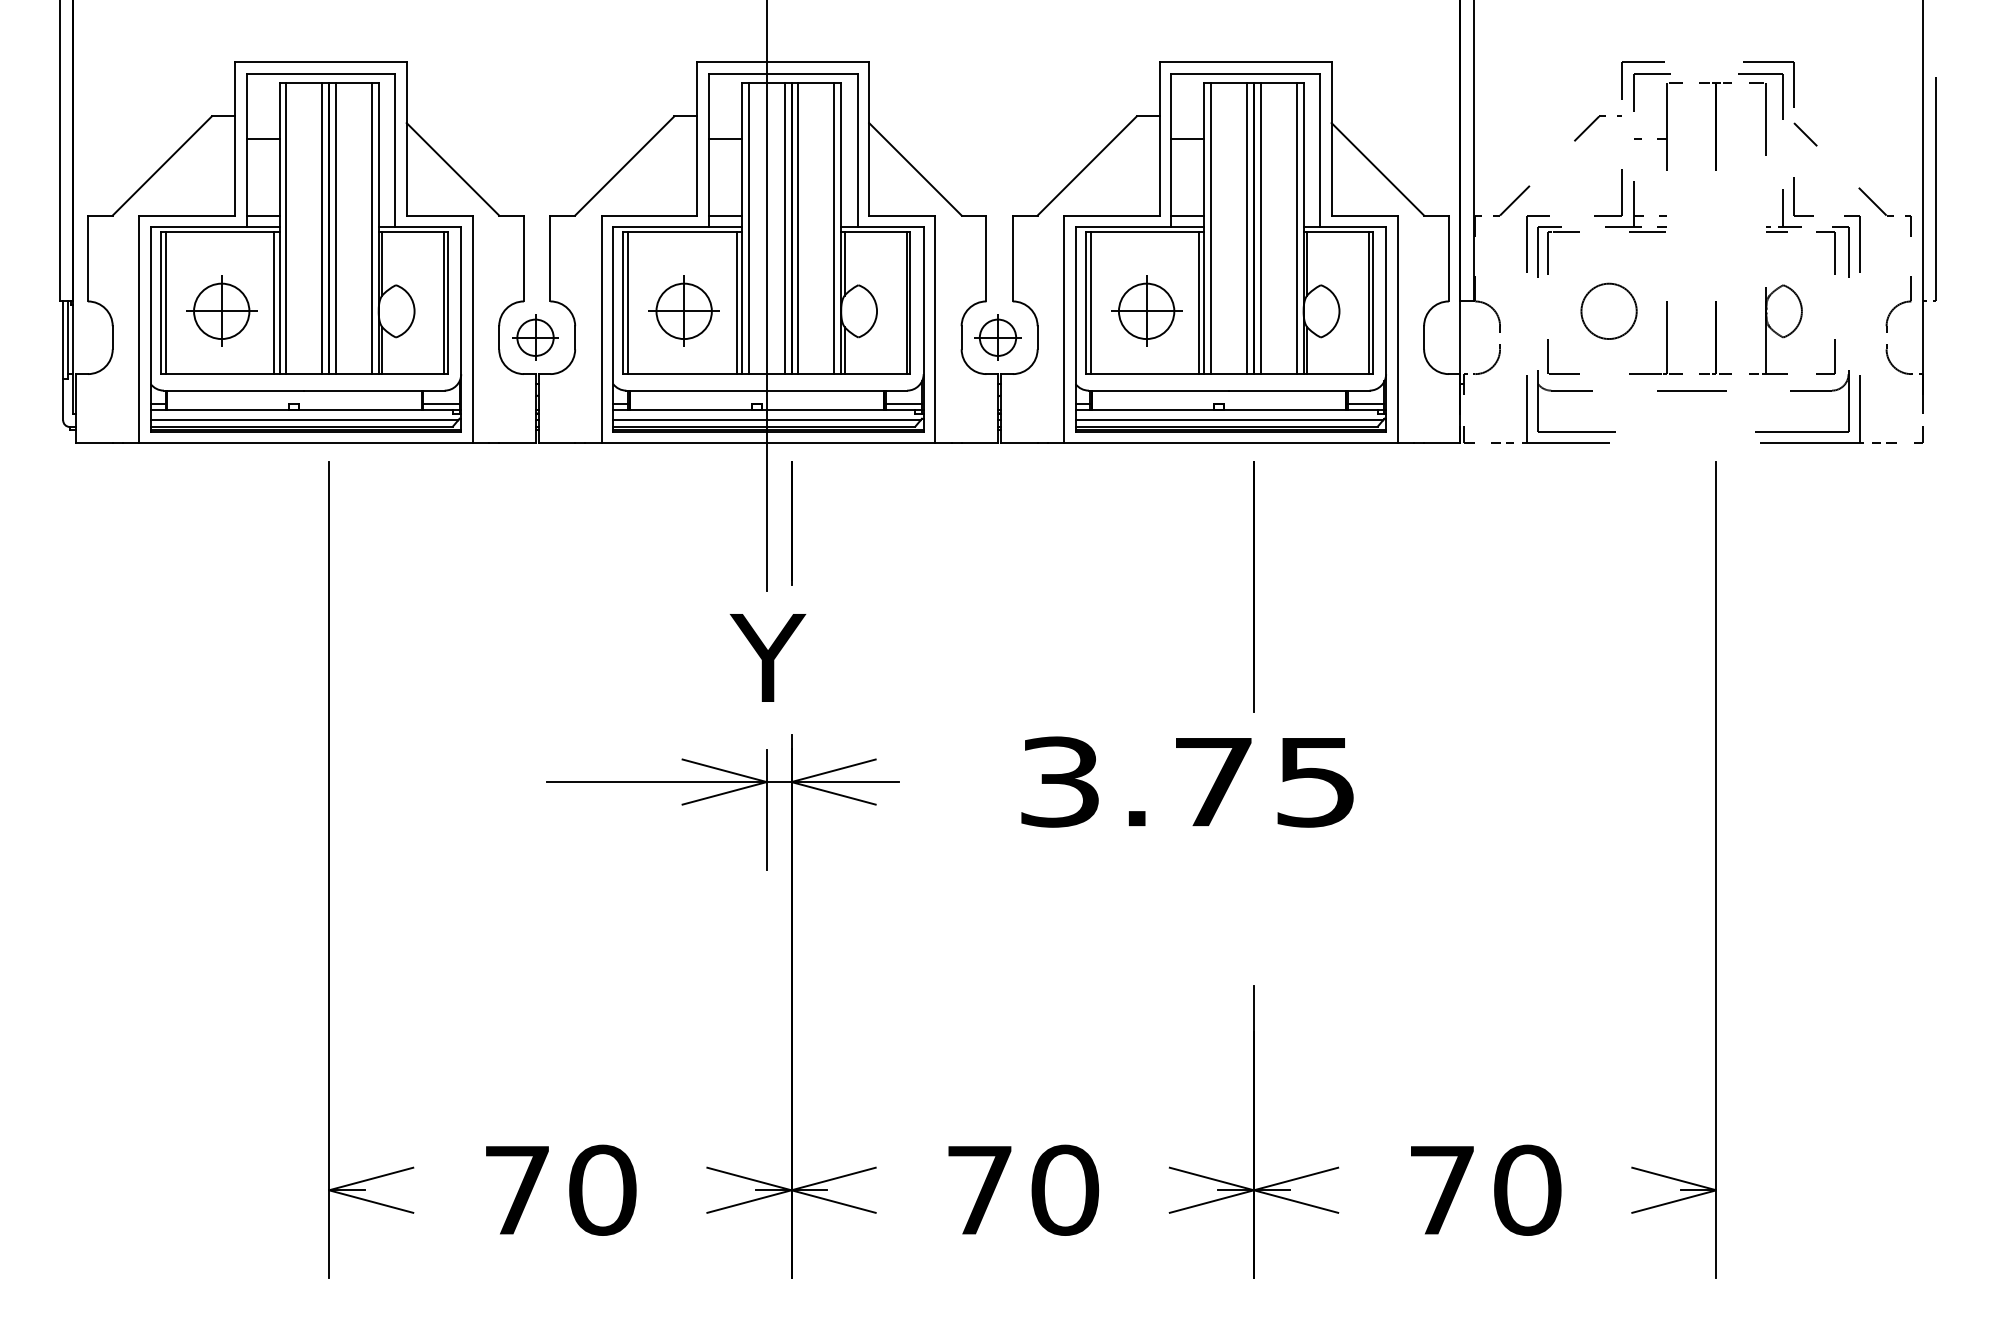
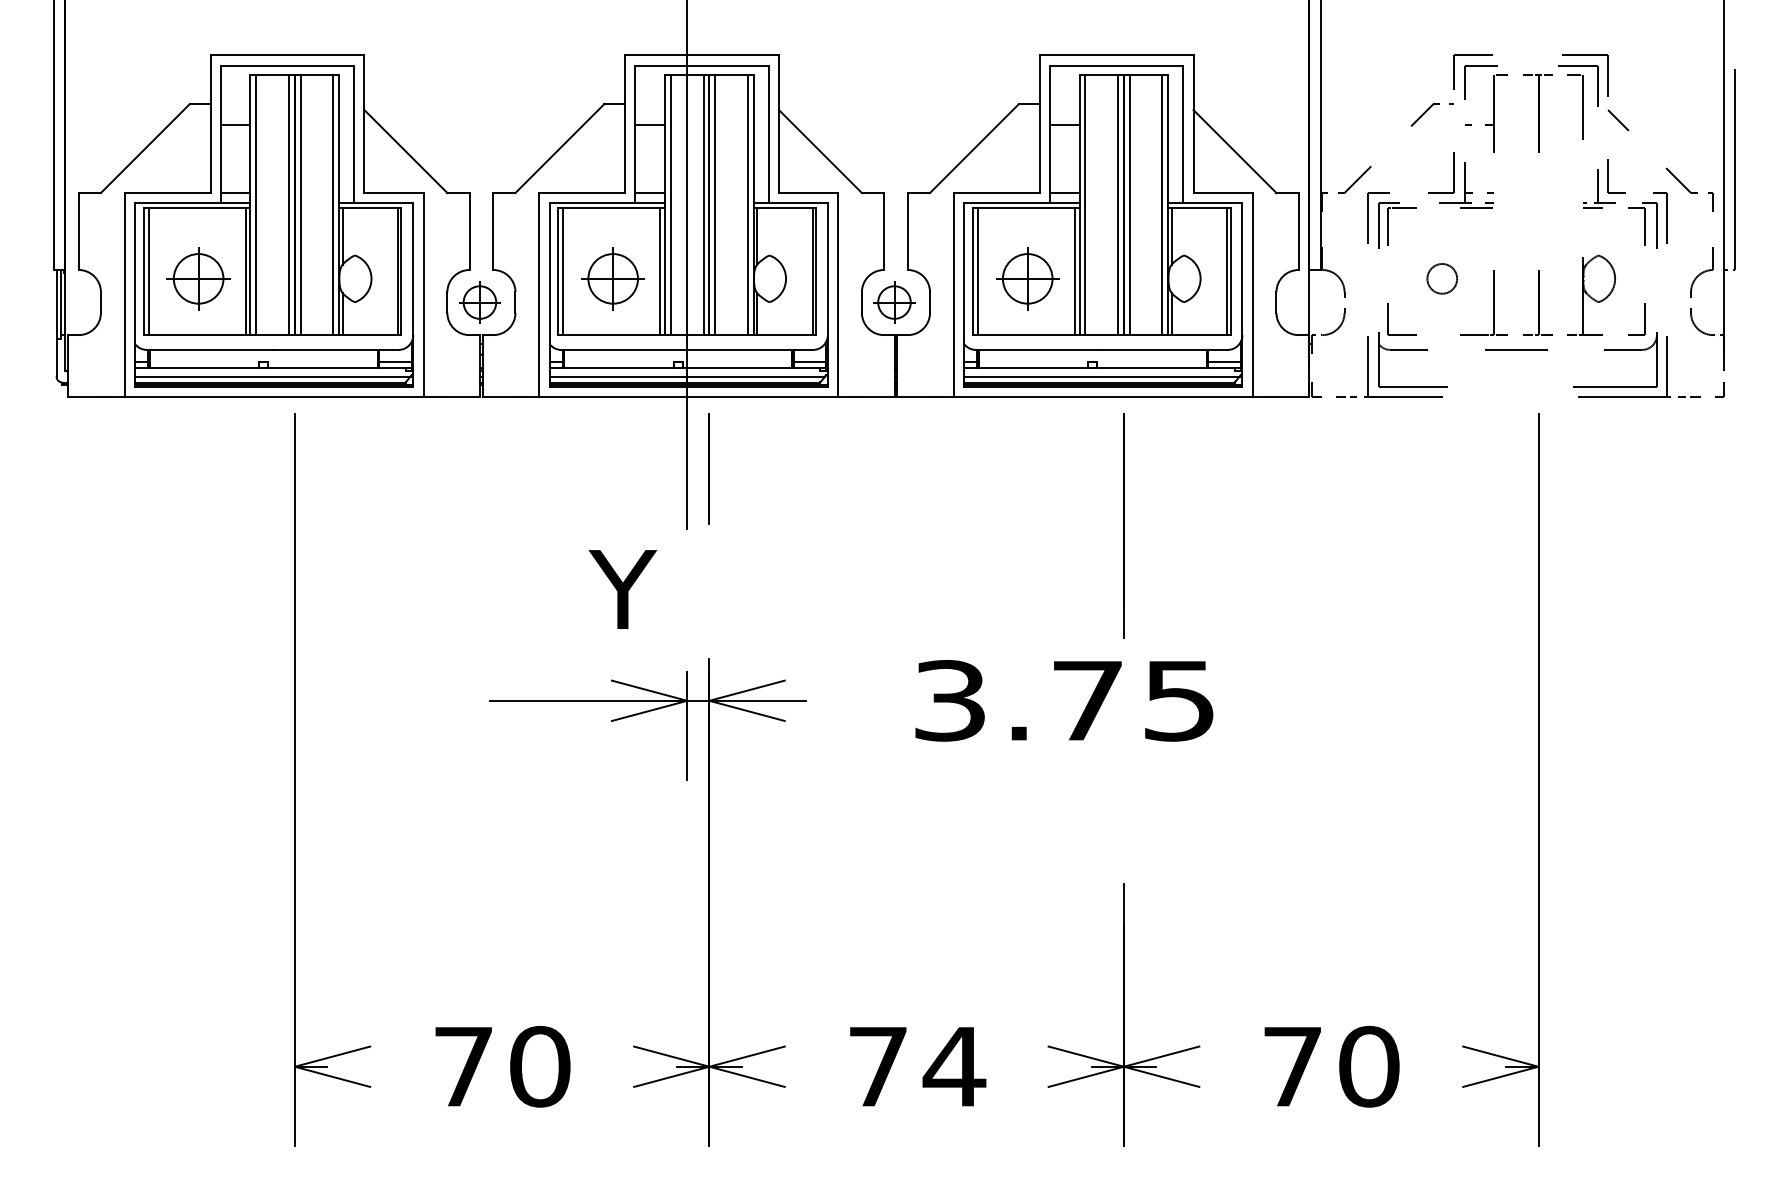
circle: (1608, 311) -> (1441, 279), size x0.6
text: (767, 657) -> (622, 589), moved
text: (1064, 1189) -> (954, 1066), 70 -> 74

